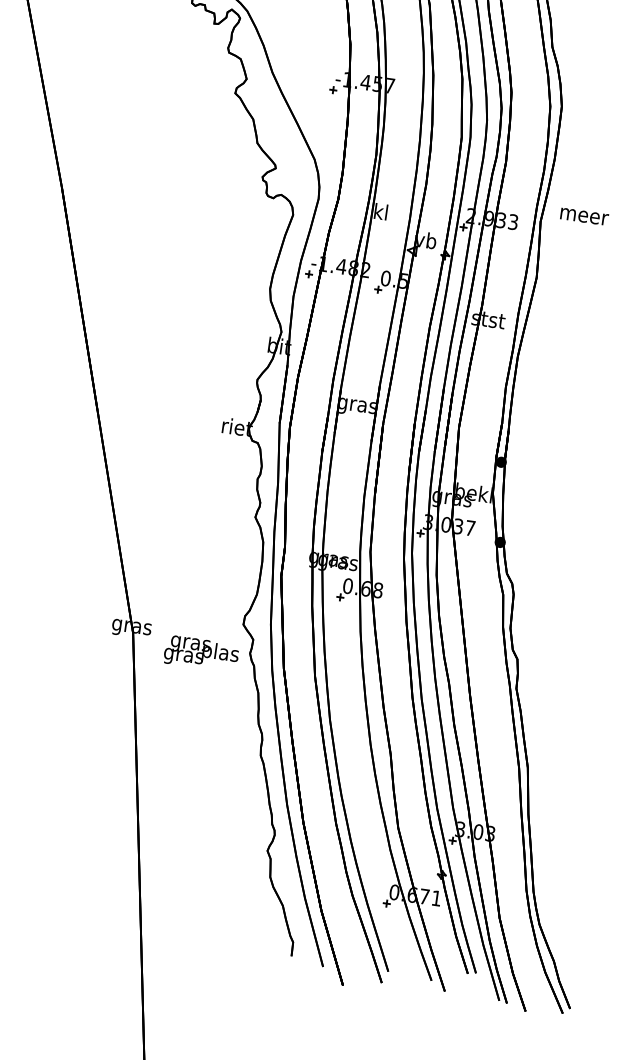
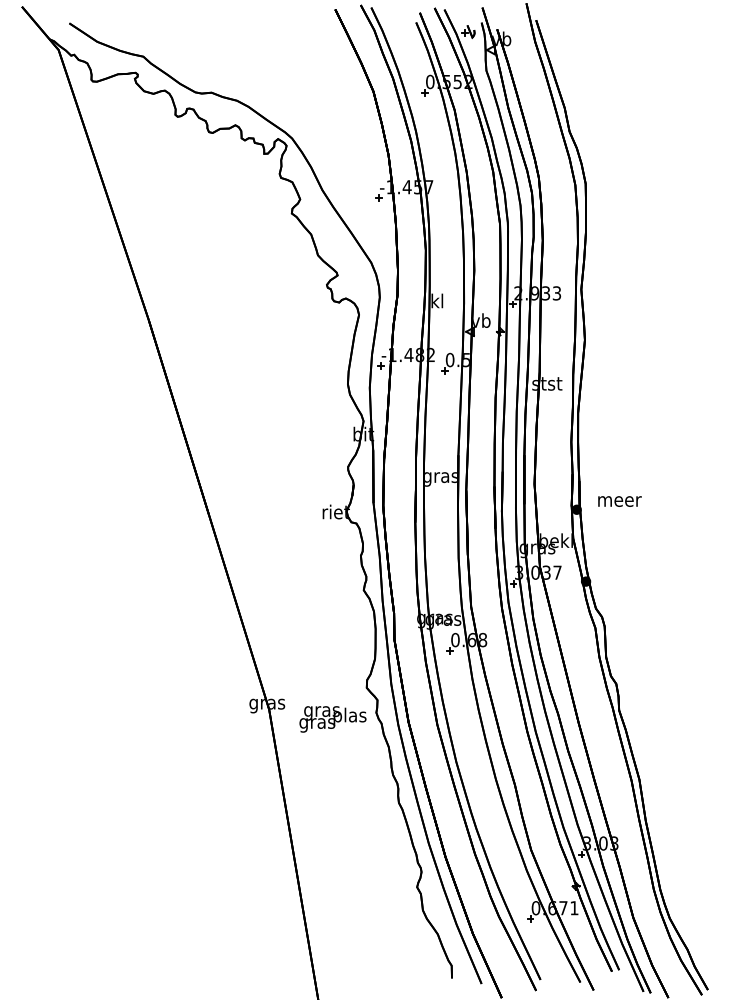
text: (584, 216) -> (619, 501), moved

